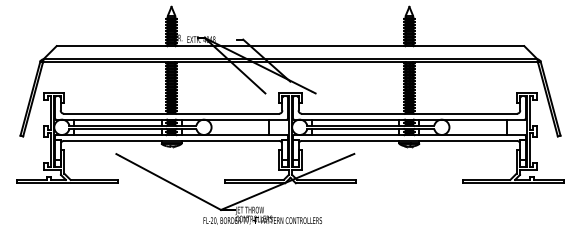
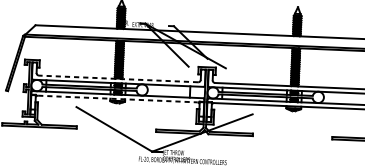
line: (171, 113) -> (118, 78), solid -> dashed
line: (171, 140) -> (117, 98), solid -> dashed

